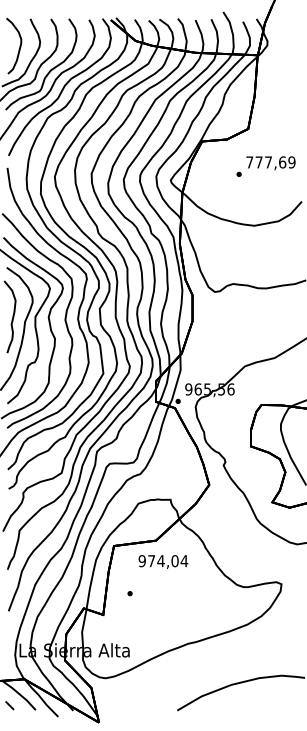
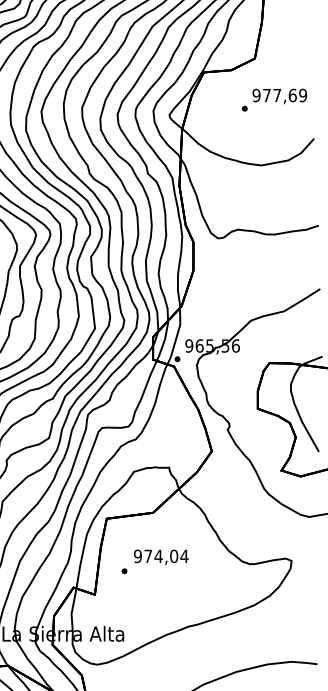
text: (249, 162) -> (256, 95), 777,69 -> 977,69
text: (163, 561) -> (161, 556), moved

